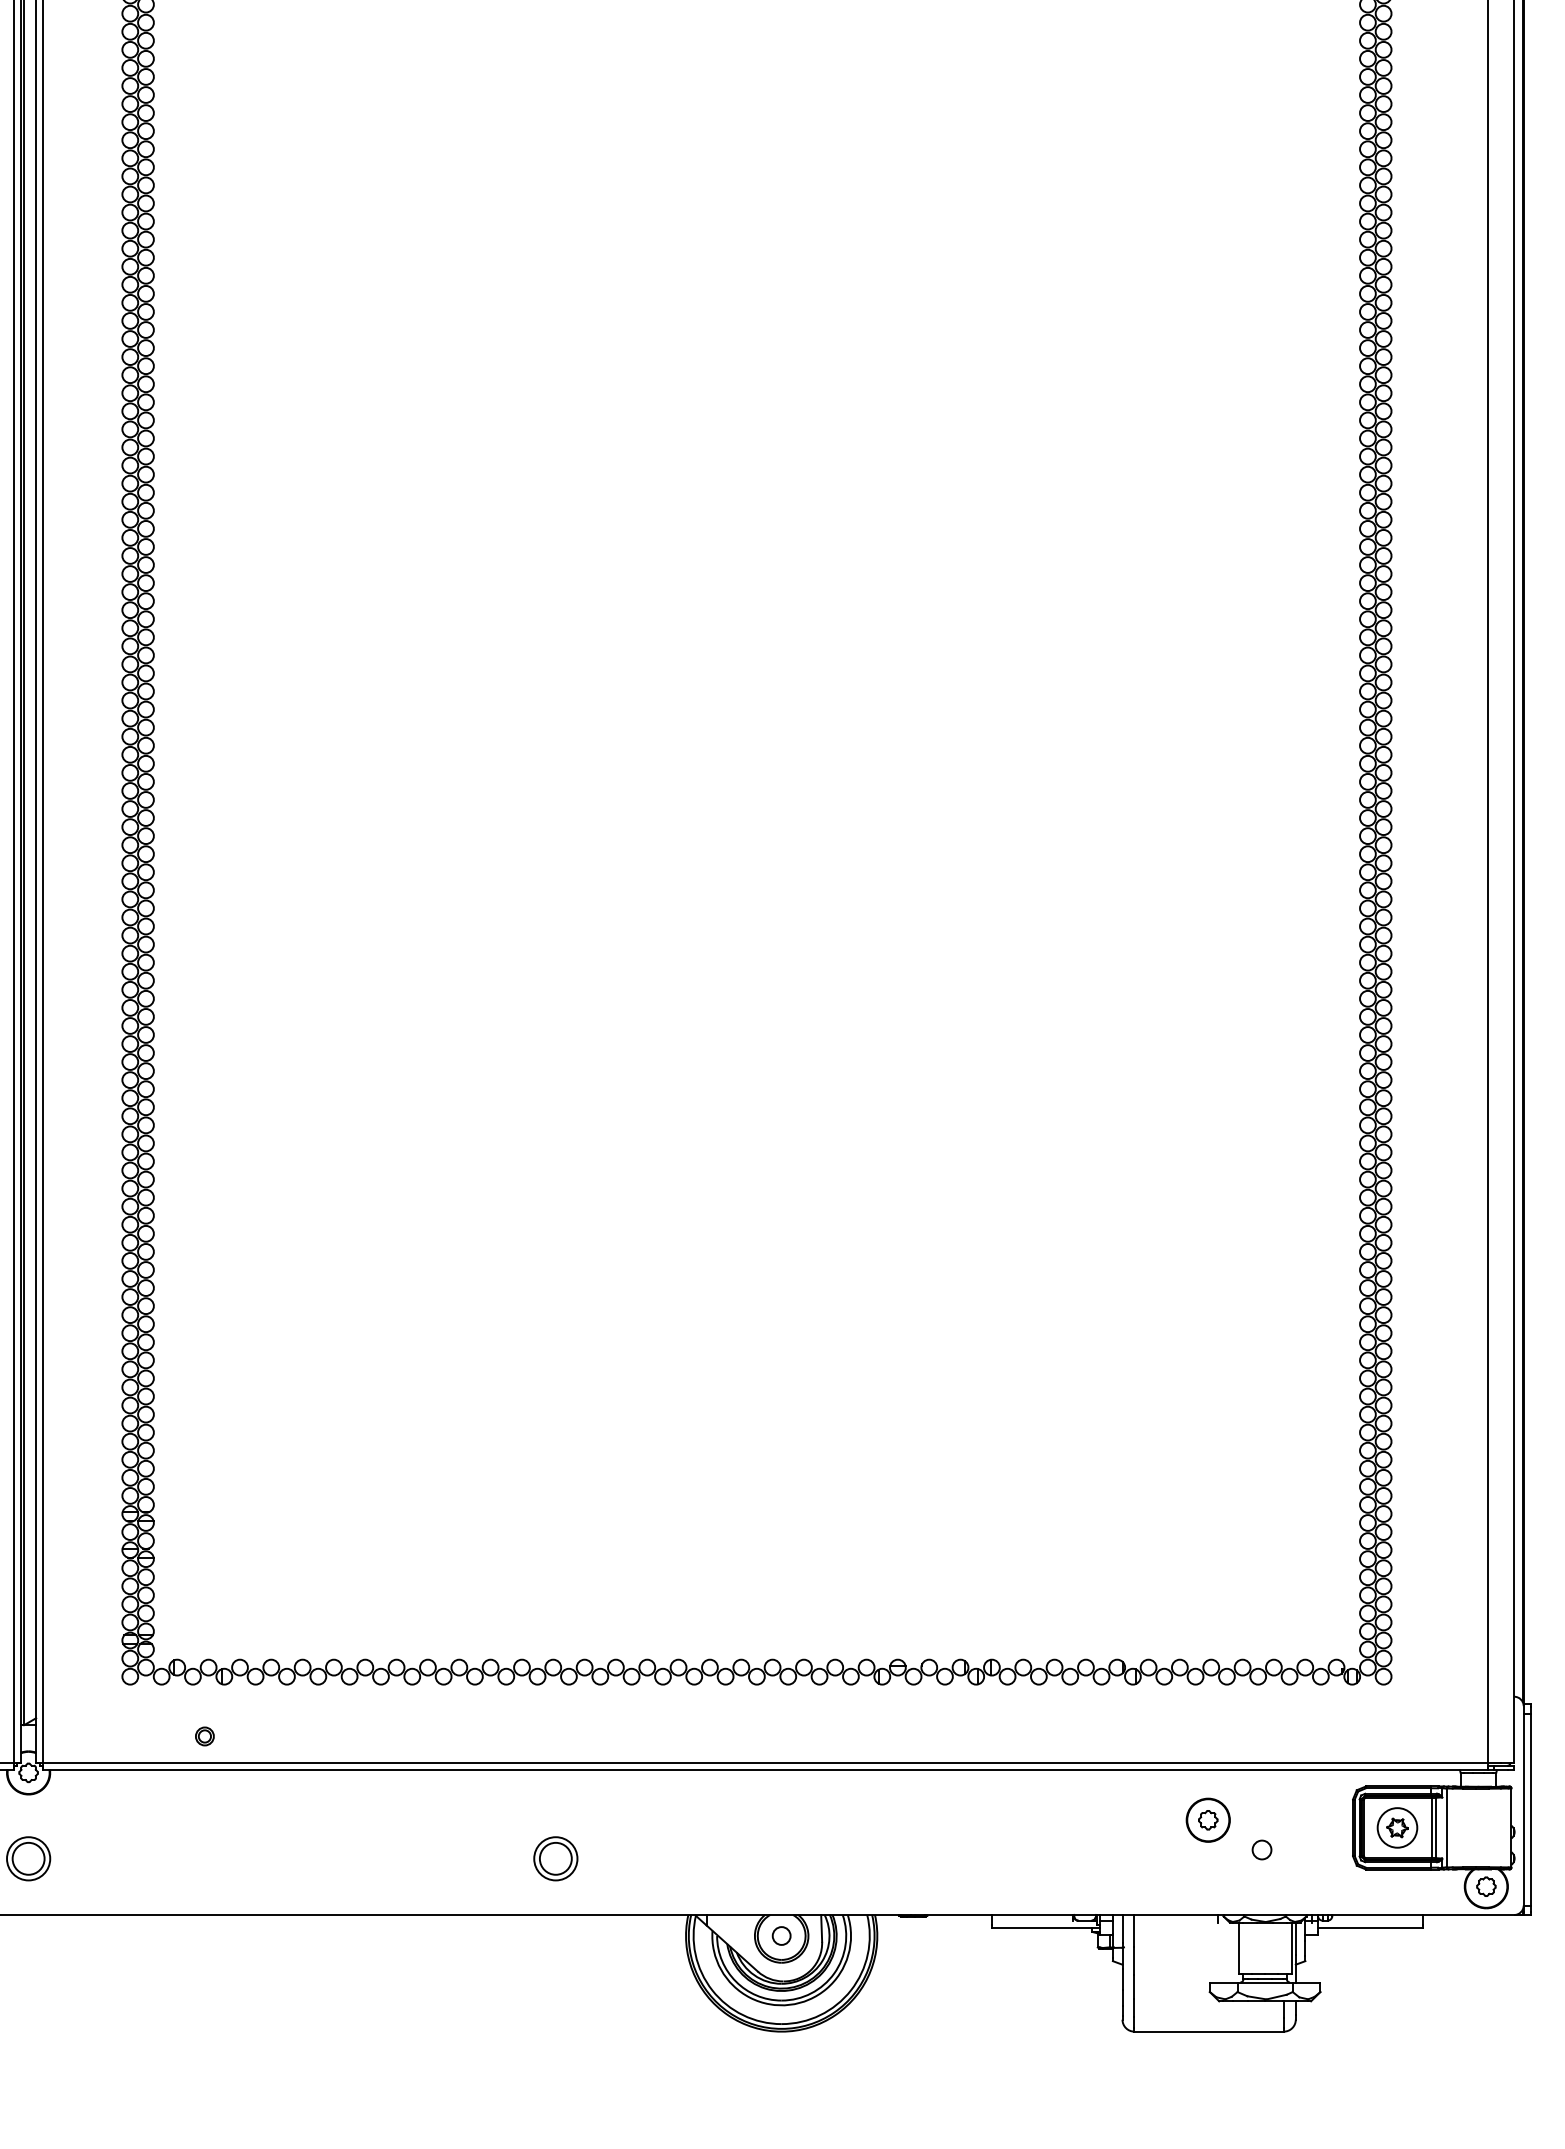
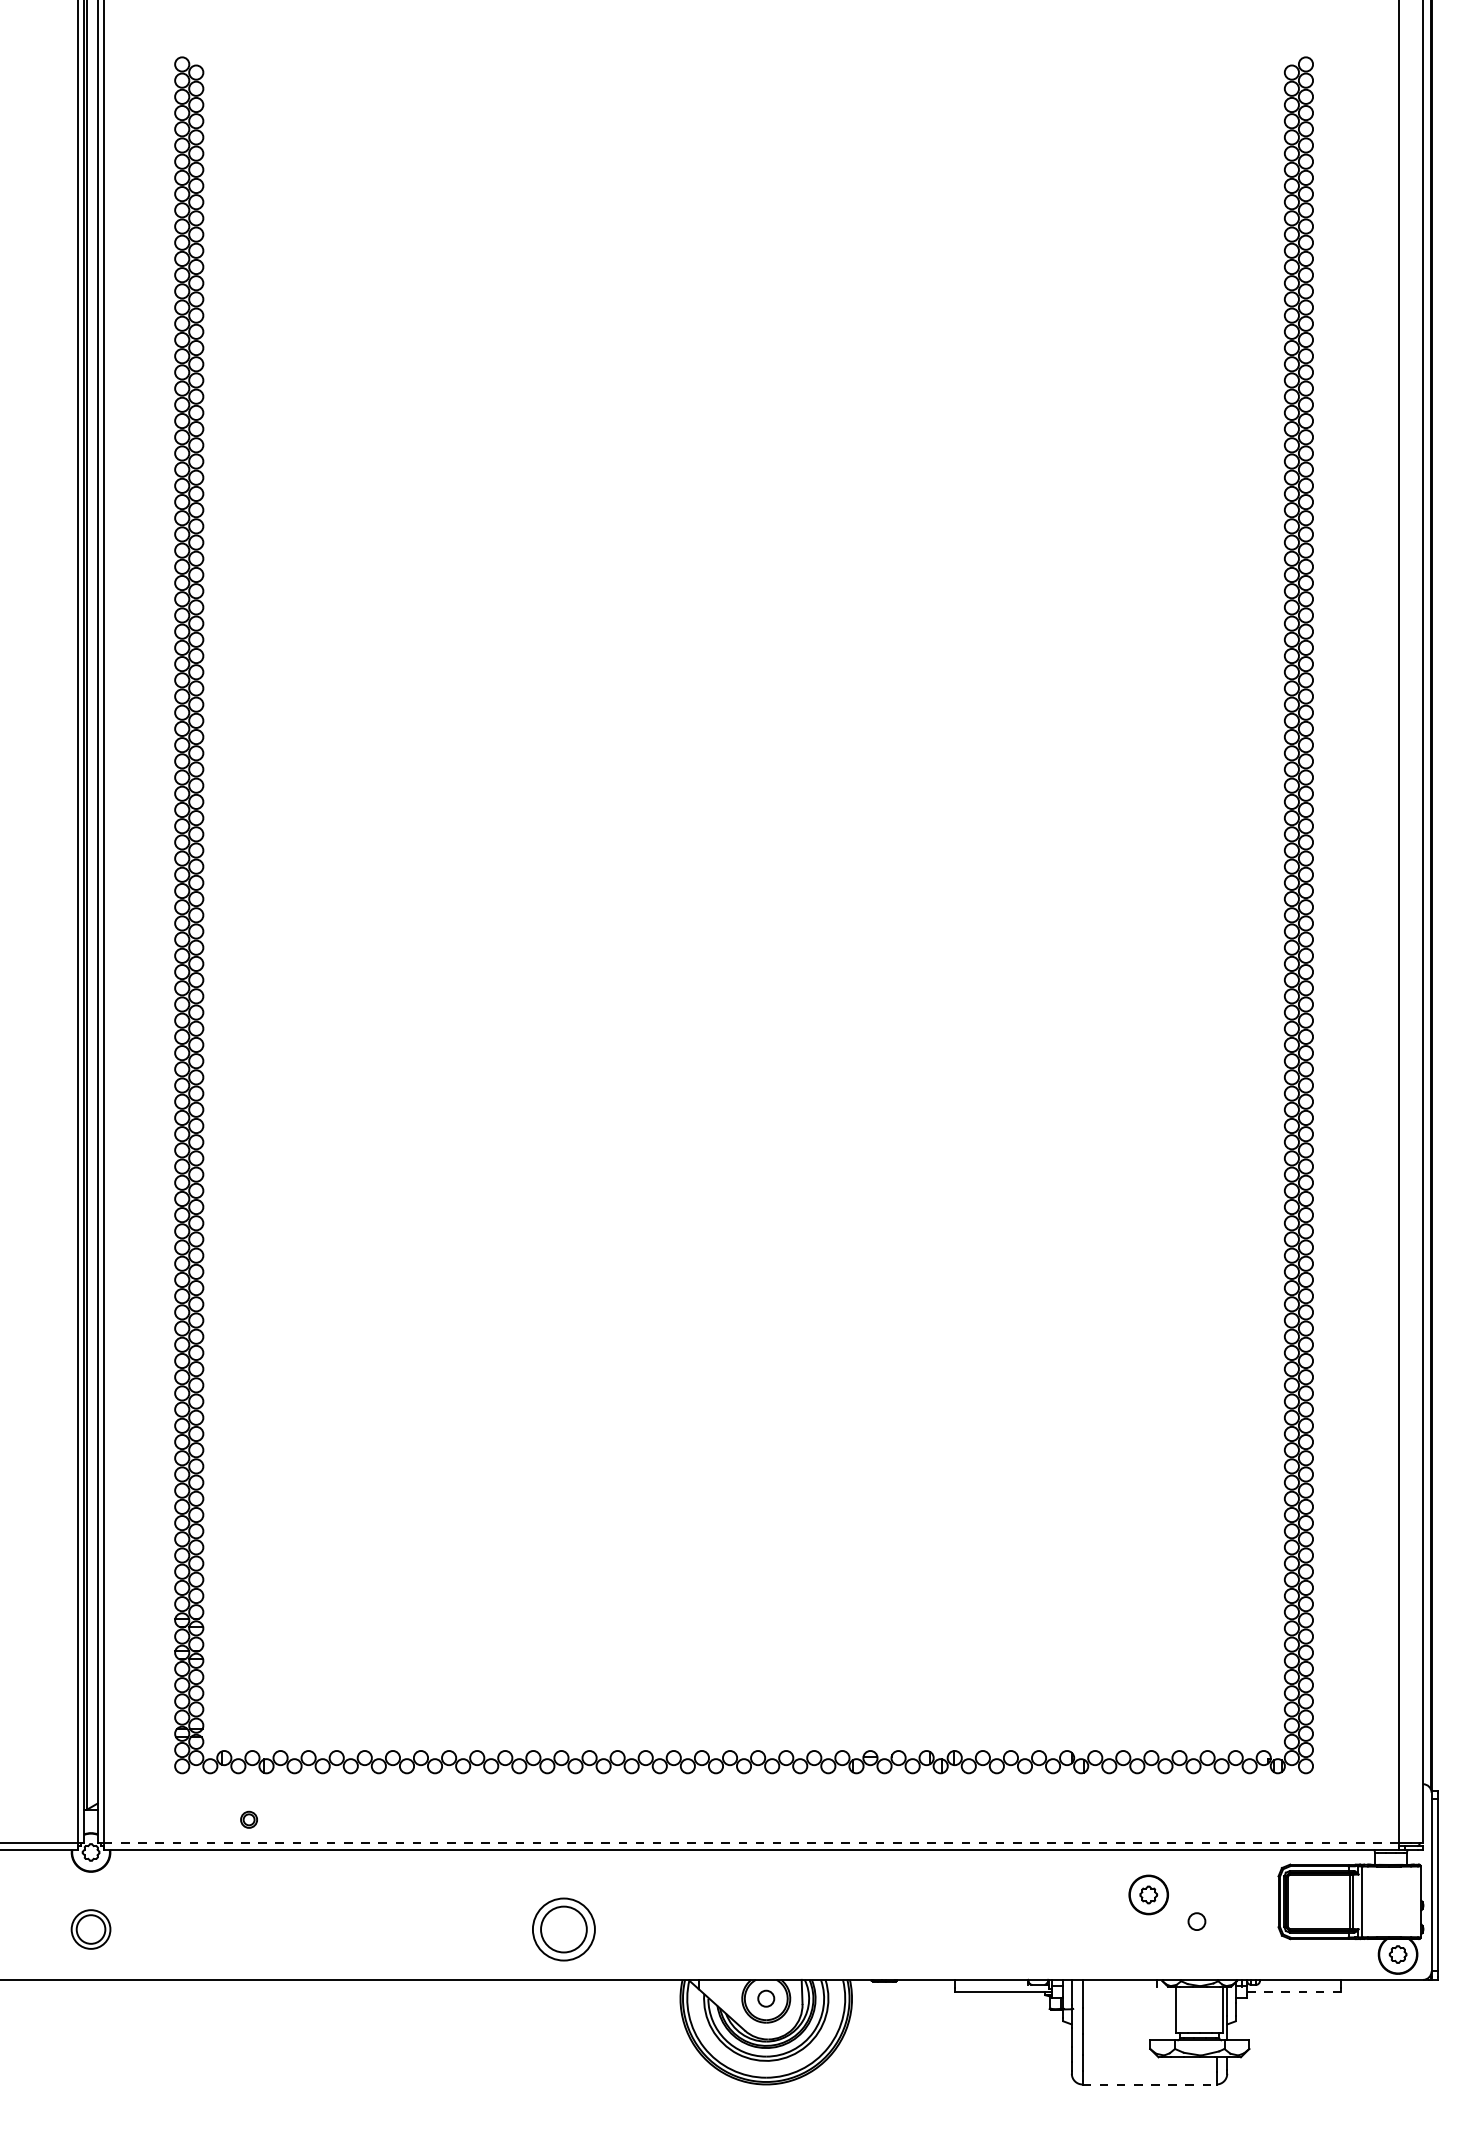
line: (765, 1762) -> (751, 1843), solid -> dashed
part: (1396, 1827) -> (1317, 1901), removed
part: (555, 1858) -> (563, 1929), size x1.6
line: (1370, 1927) -> (1294, 1991), solid -> dashed
line: (1209, 2031) -> (1149, 2084), solid -> dashed

